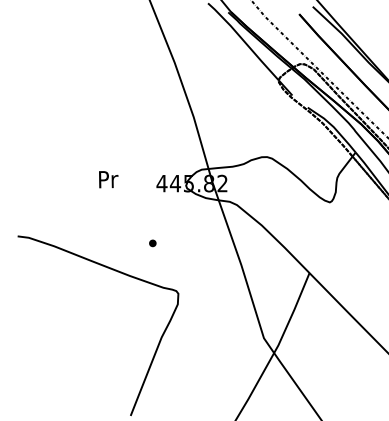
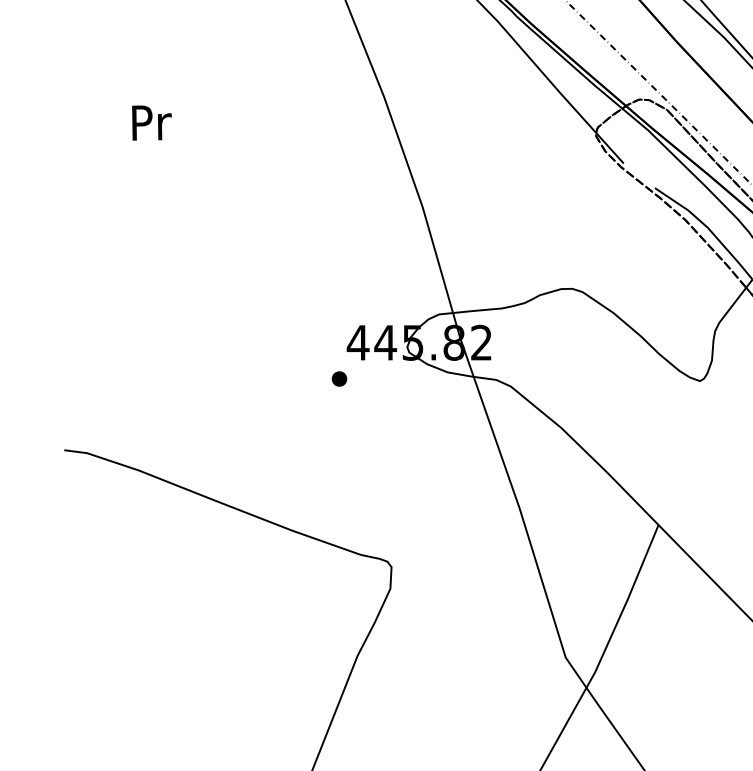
text: (108, 179) -> (151, 122), moved
part: (152, 243) -> (338, 379), moved

